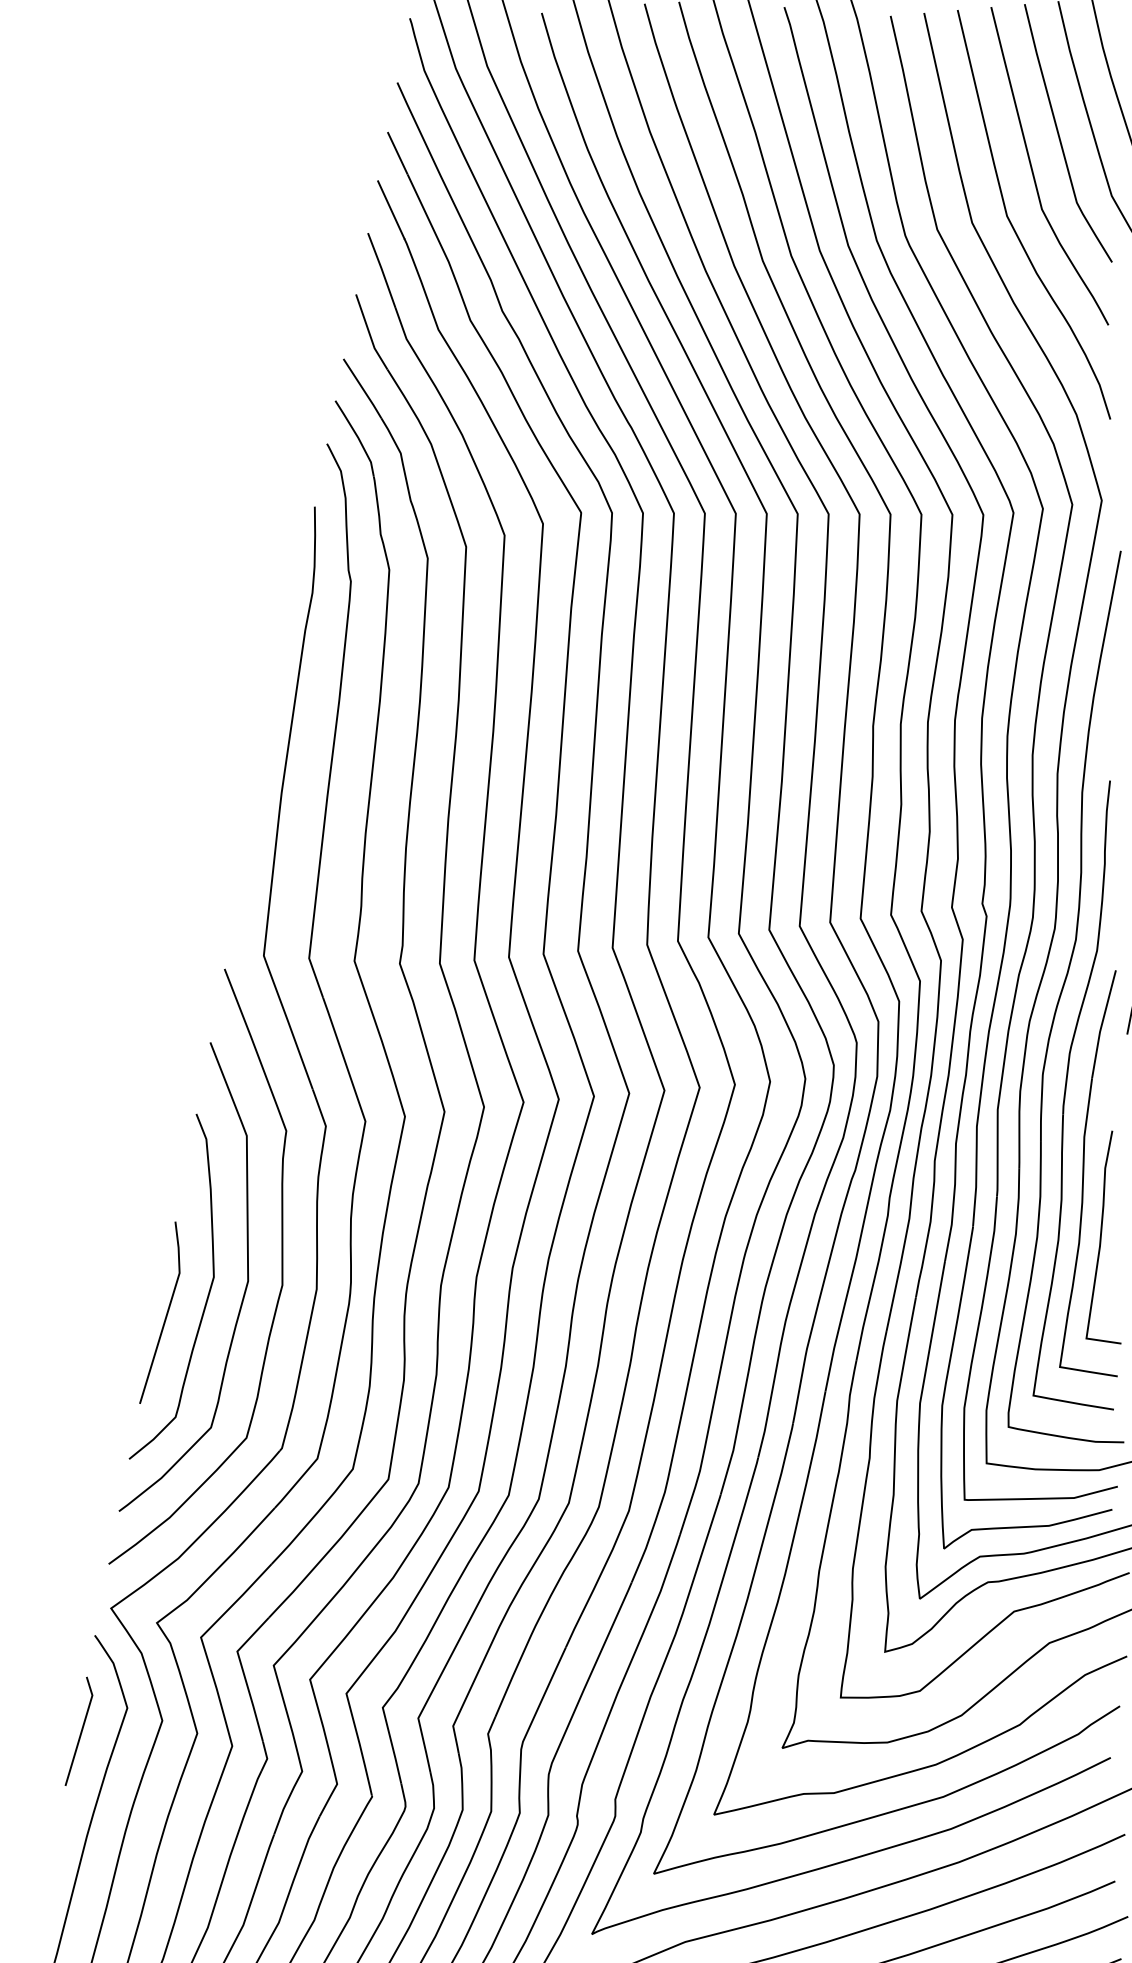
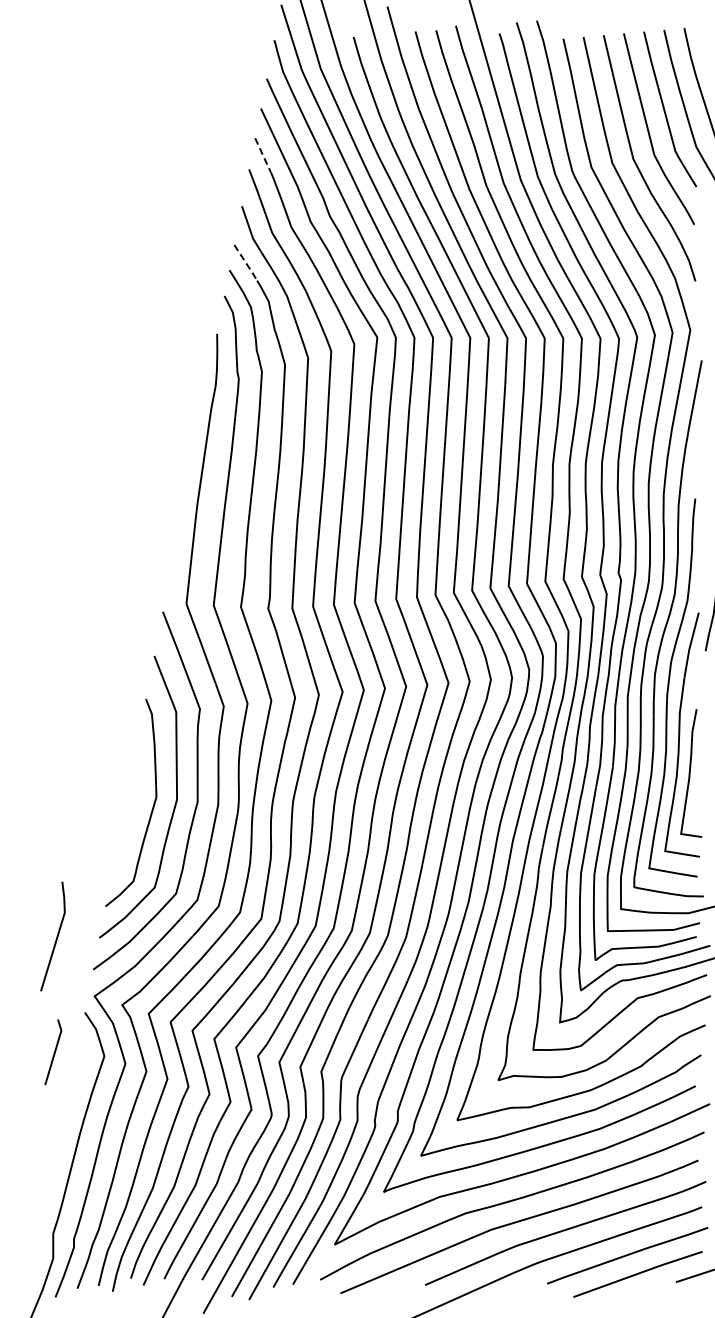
line: (391, 210) -> (263, 155), solid -> dashed
line: (363, 389) -> (246, 263), solid -> dashed
line: (165, 1312) -> (56, 936), moved
line: (80, 1731) -> (54, 1052), moved

